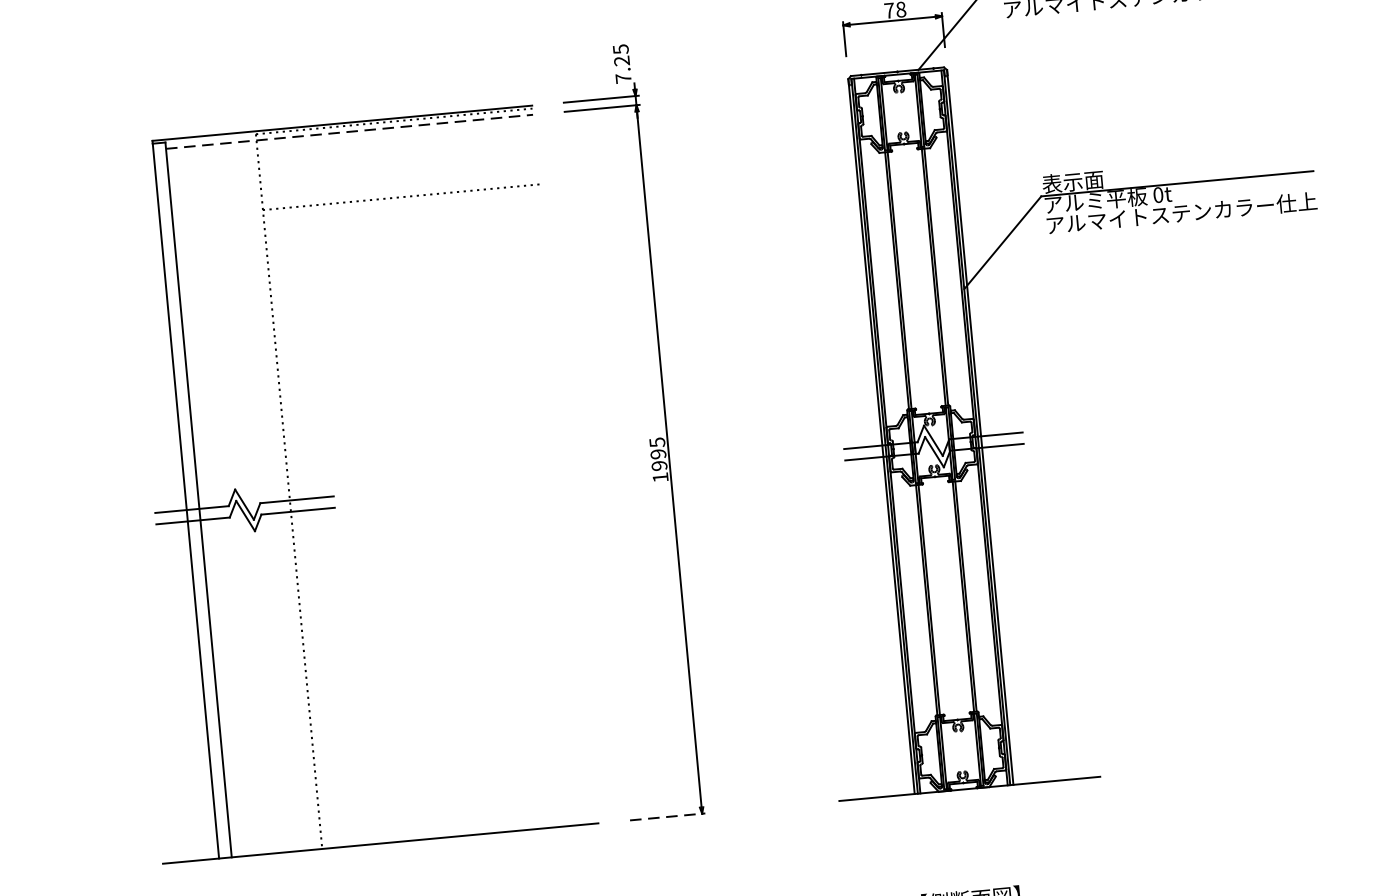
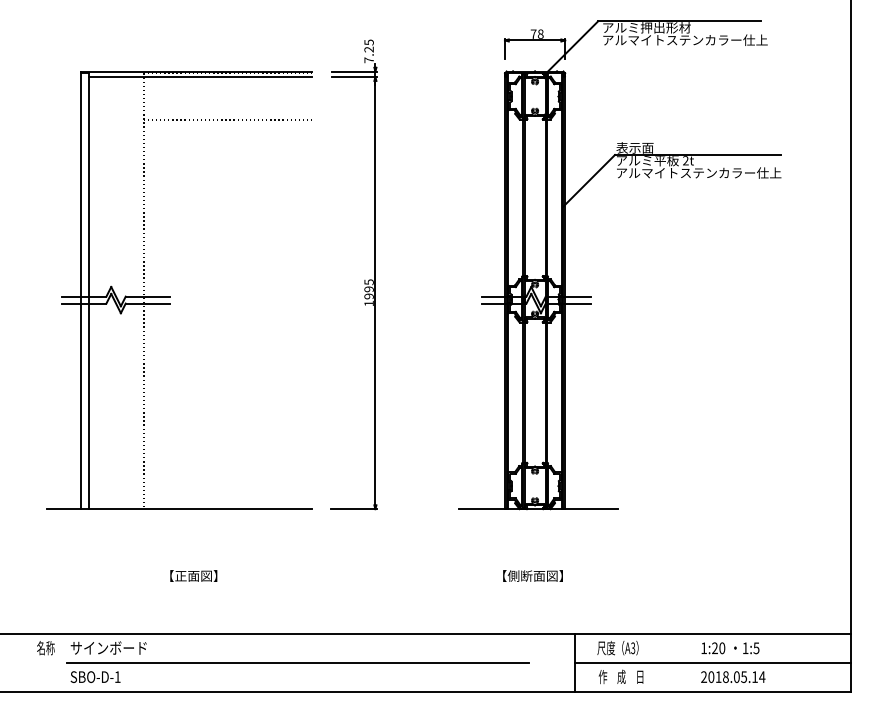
line: (349, 132) -> (200, 77), dashed -> solid
text: (1157, 194) -> (685, 160), 0t -> 2t
line: (667, 817) -> (354, 509), dashed -> solid

